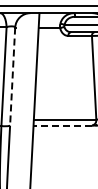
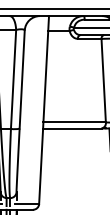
line: (12, 77) -> (22, 80), dashed -> solid
line: (61, 125) -> (71, 128), dashed -> solid

